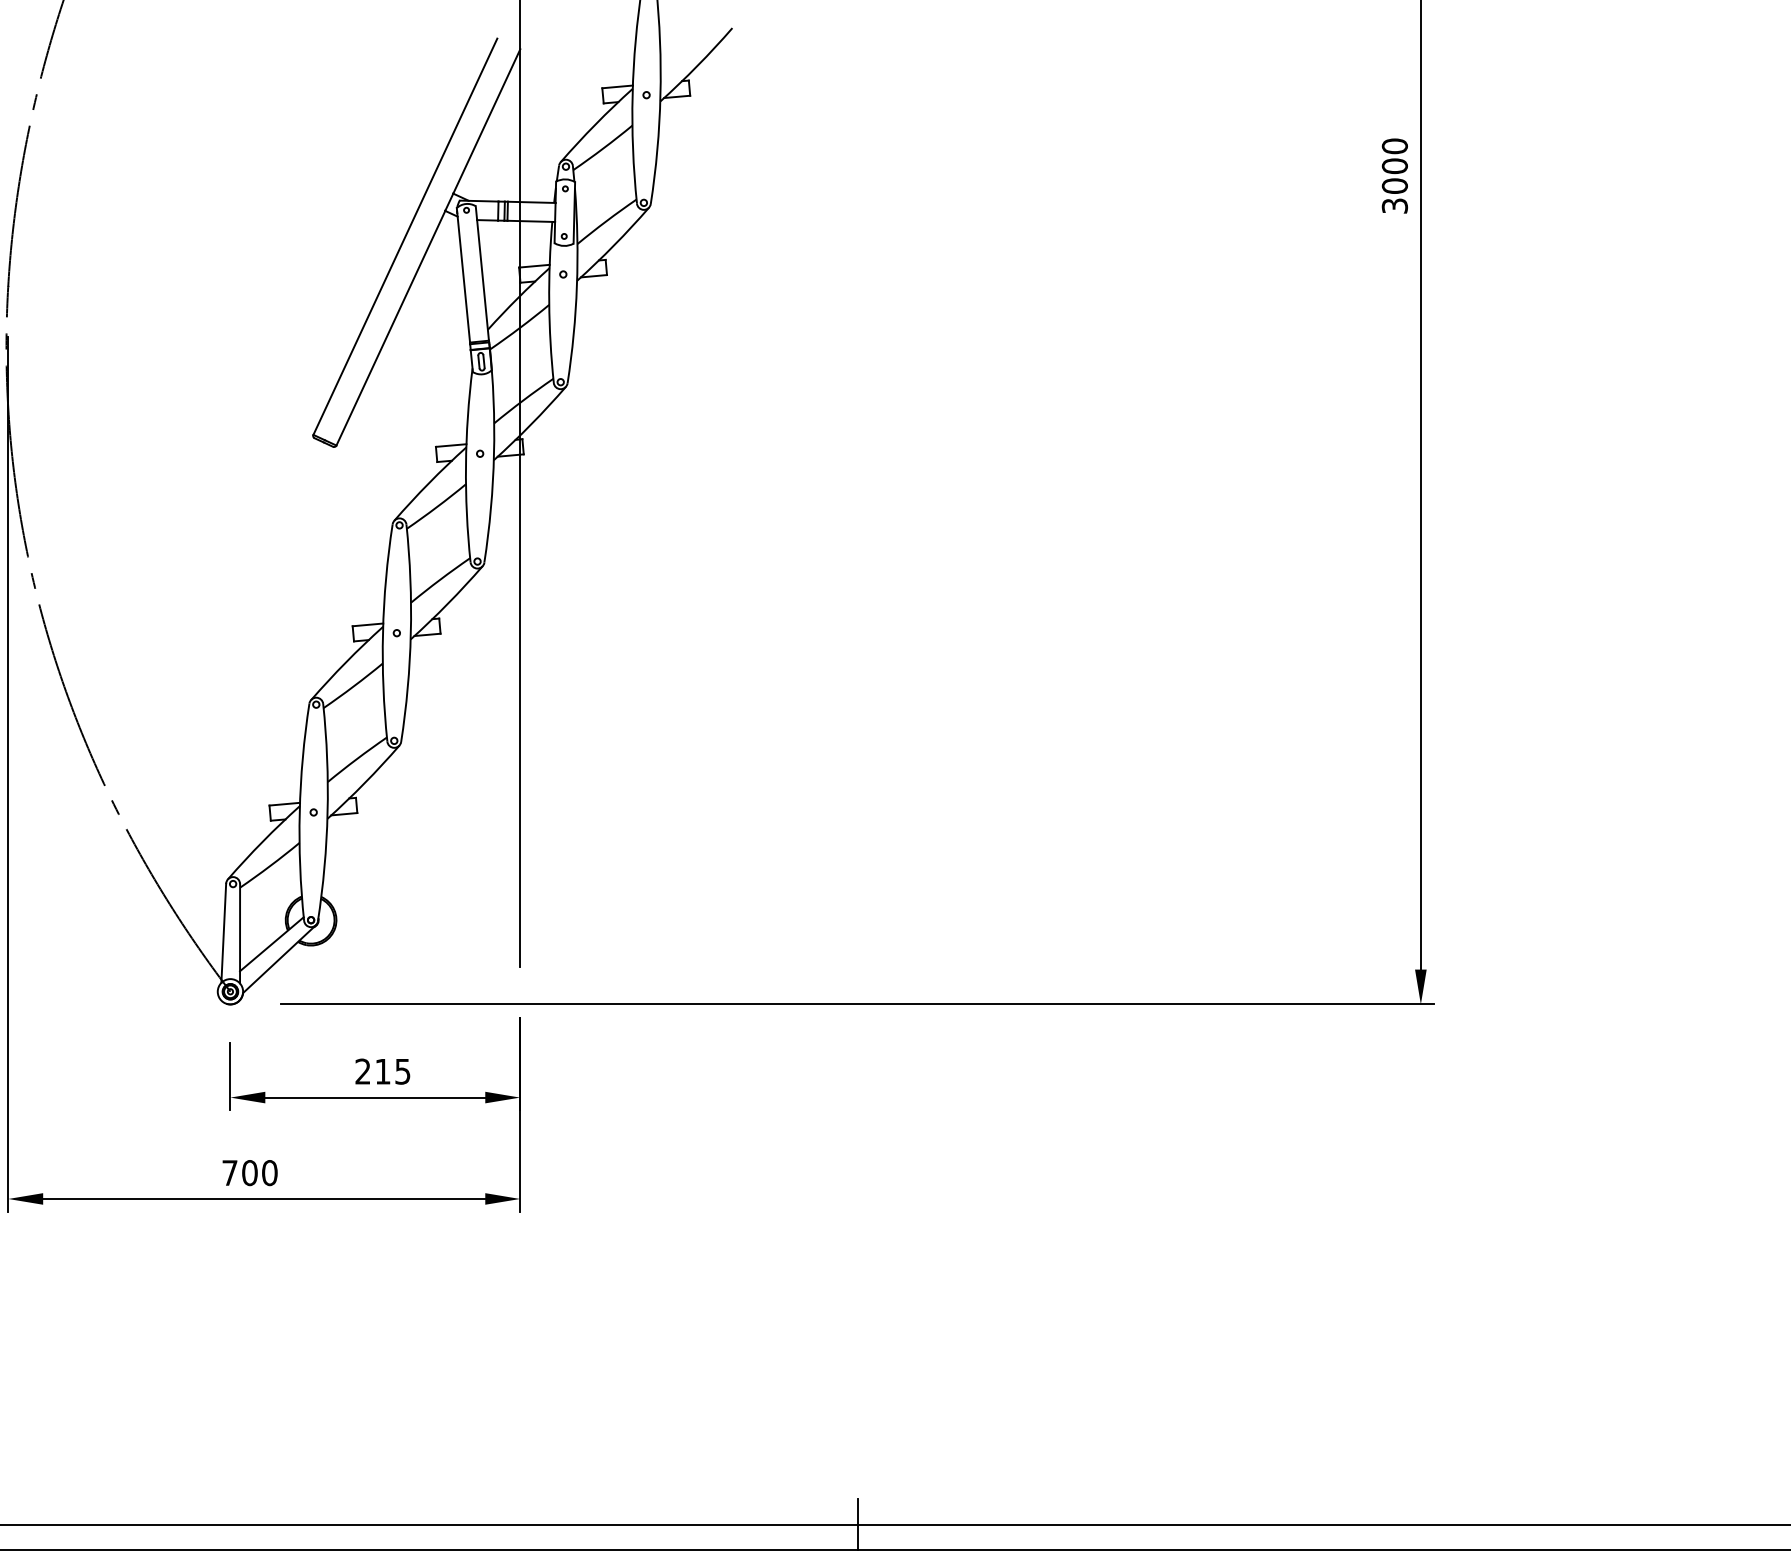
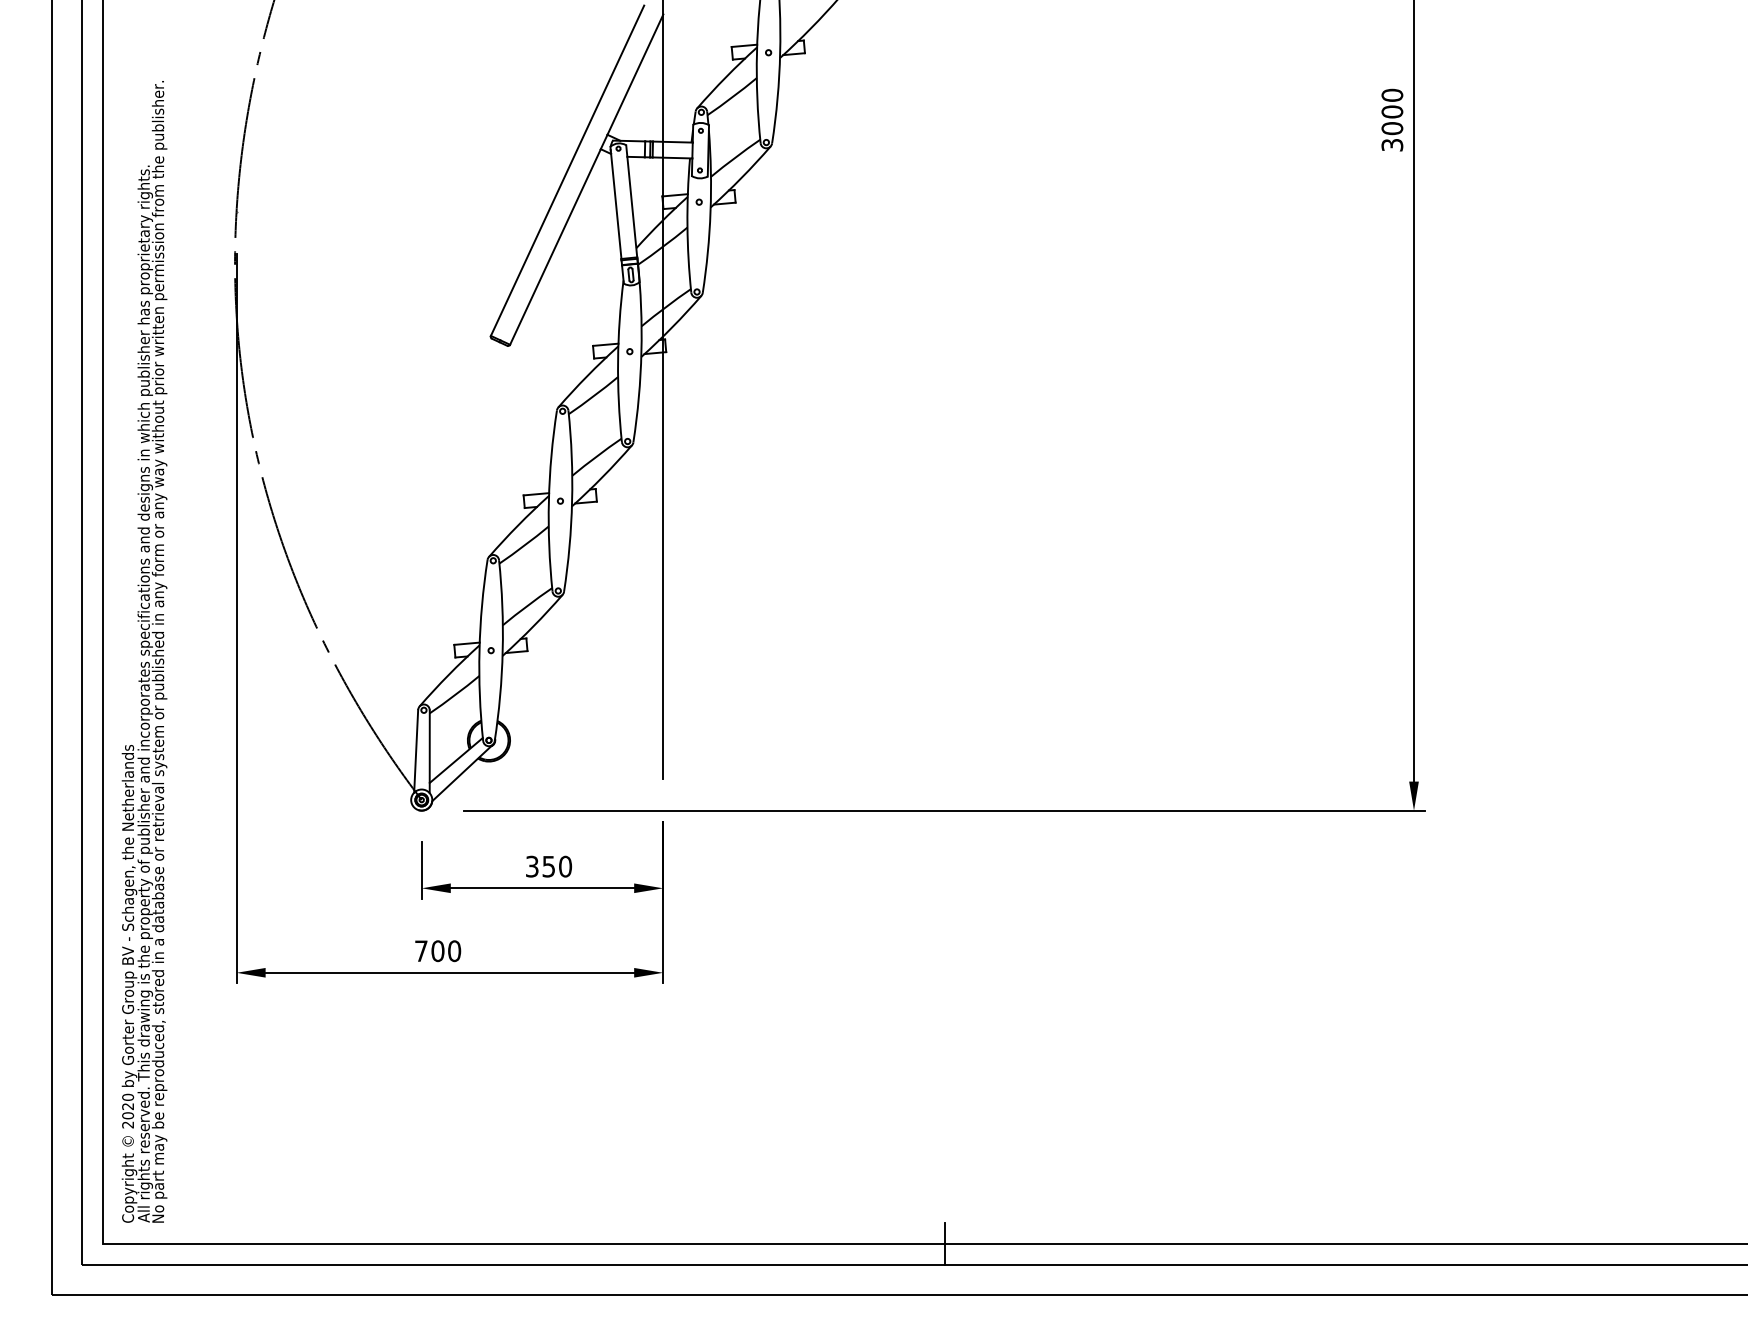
text: (383, 1071) -> (549, 866), 215 -> 350

